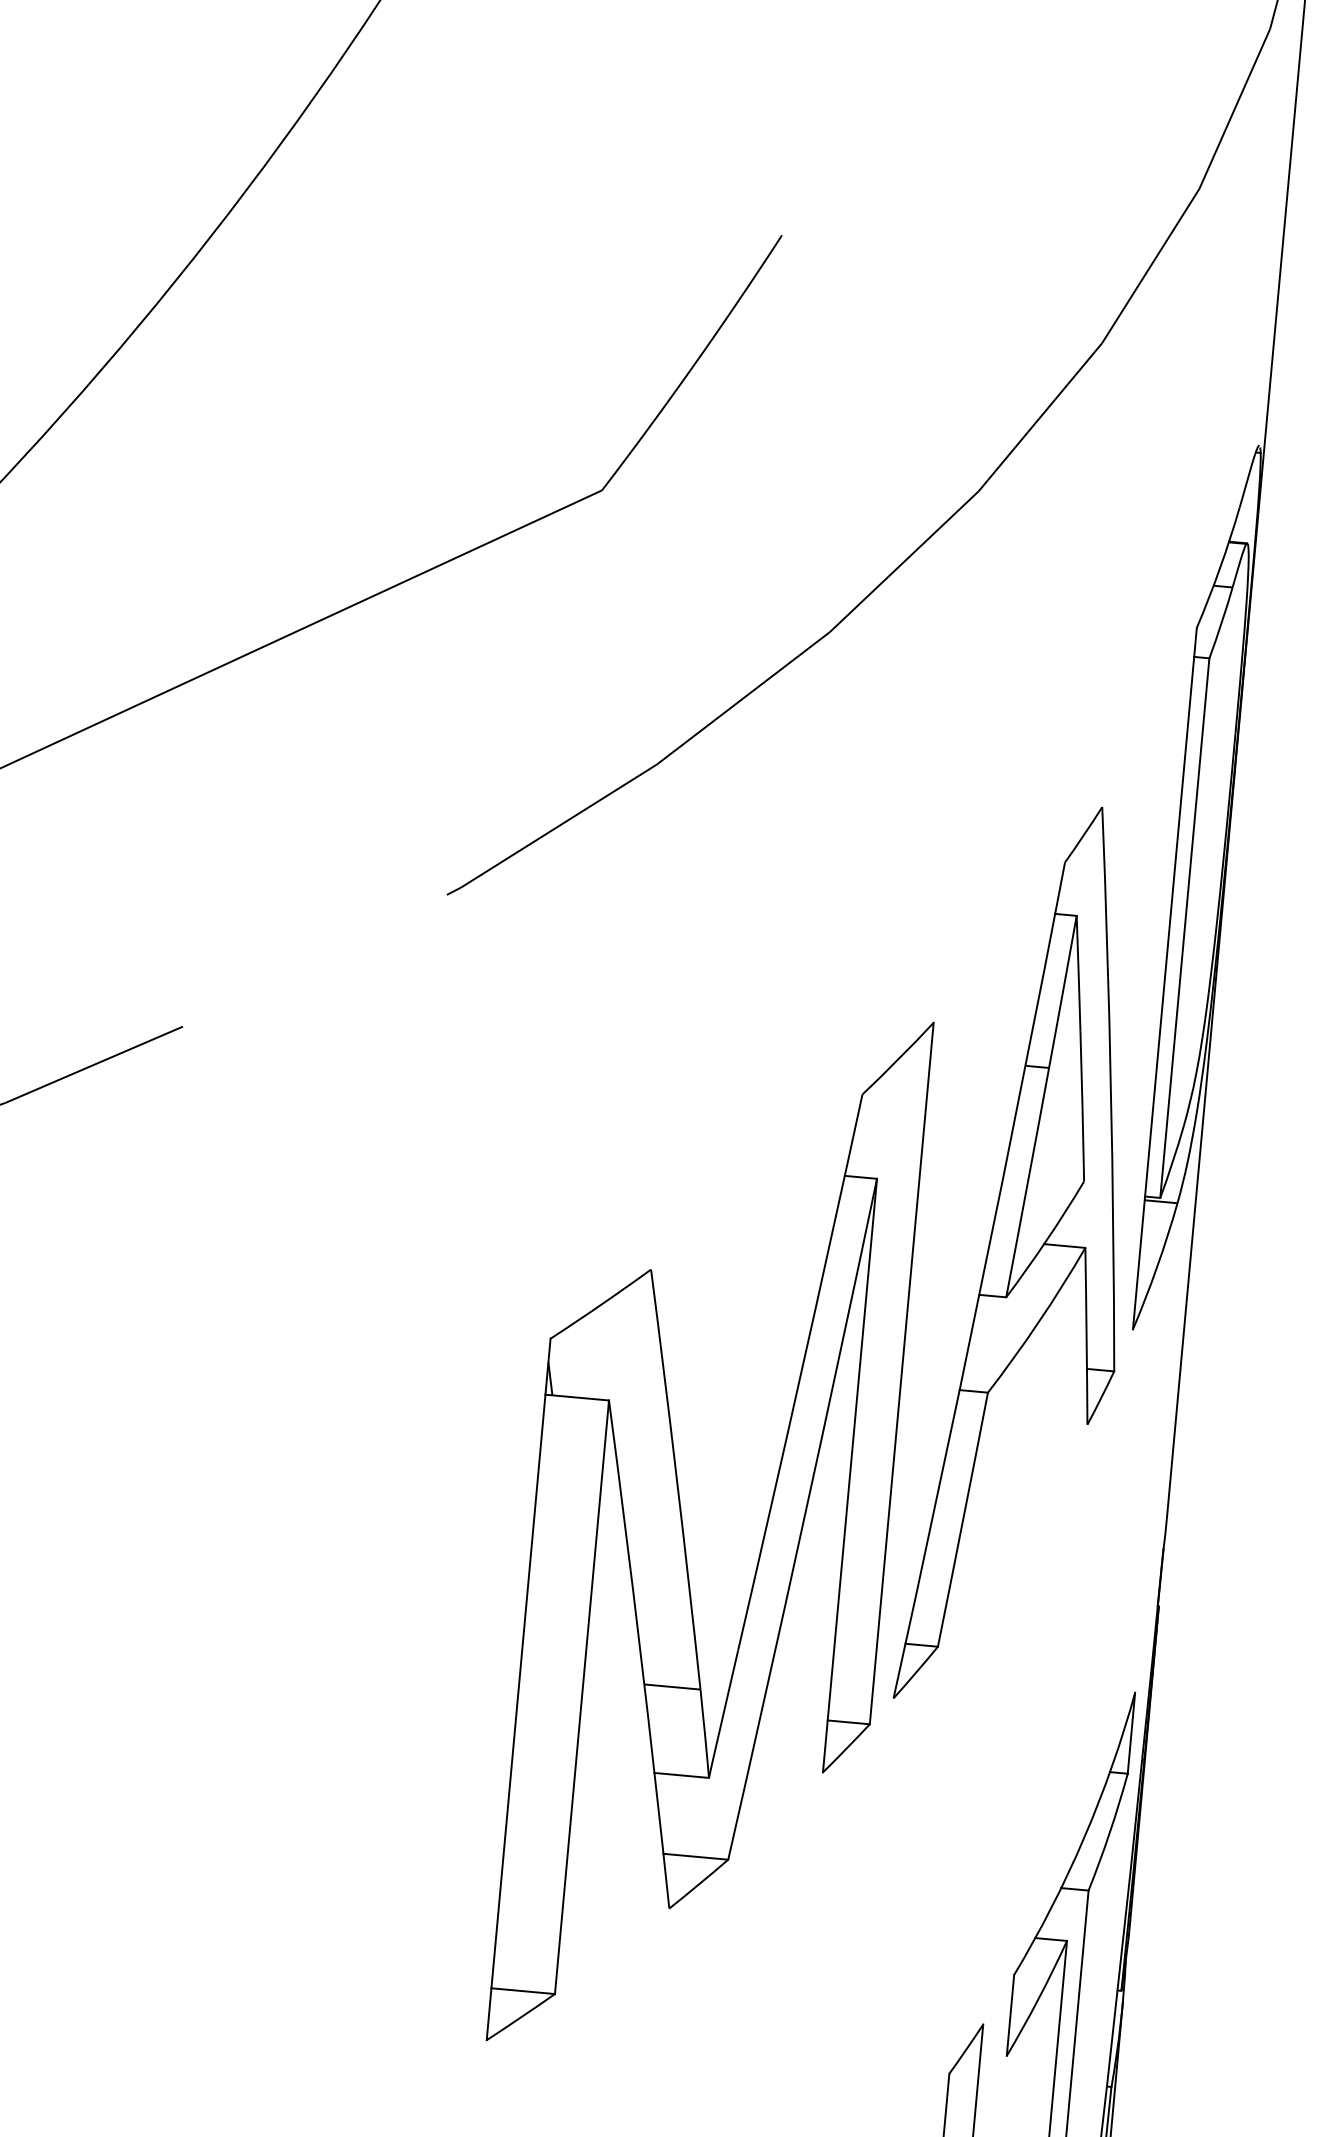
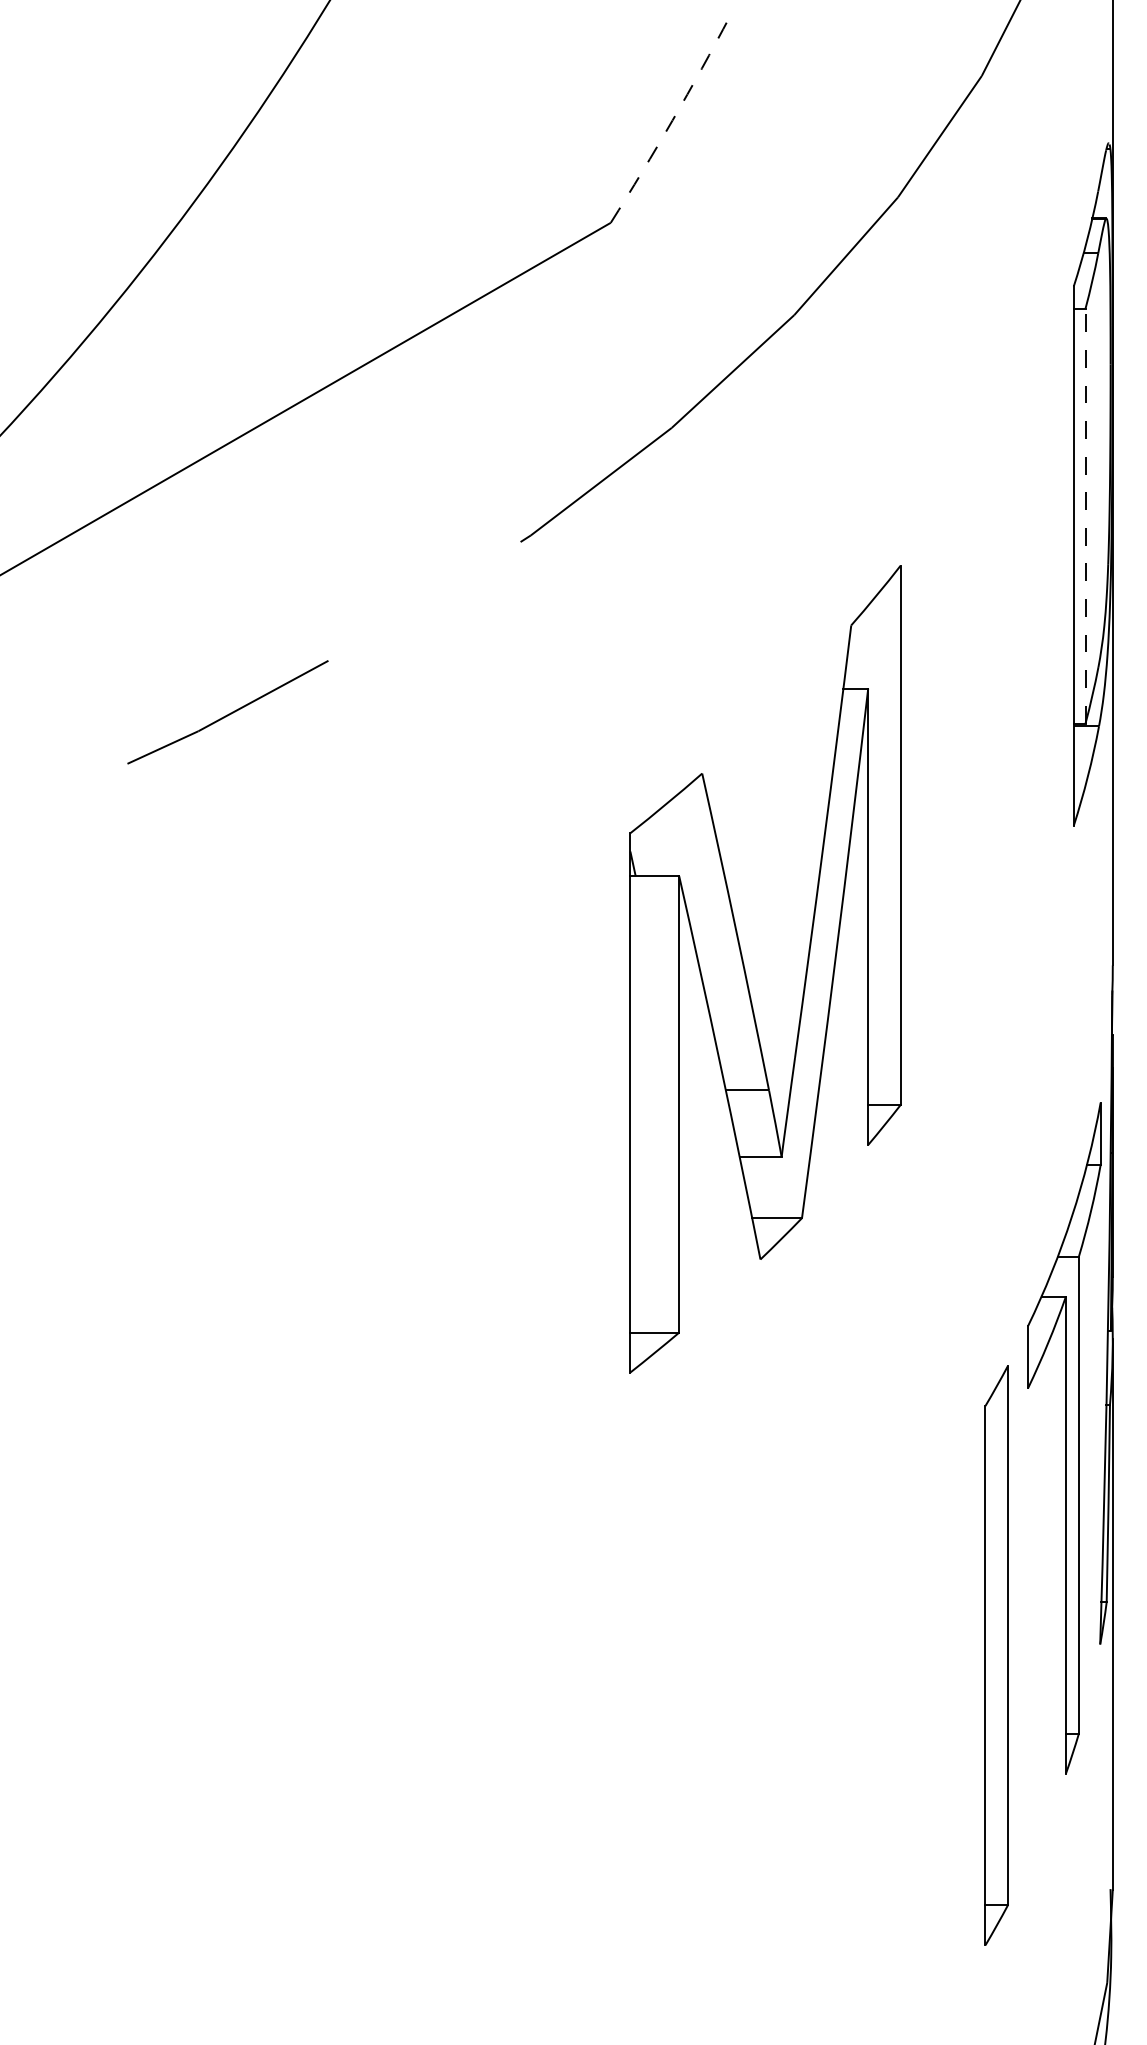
arc: (694, 364) -> (672, 120), solid -> dashed
line: (1184, 927) -> (1085, 515), solid -> dashed
part: (1029, 1255) -> (989, 776), removed
part: (685, 1534) -> (746, 973), moved

